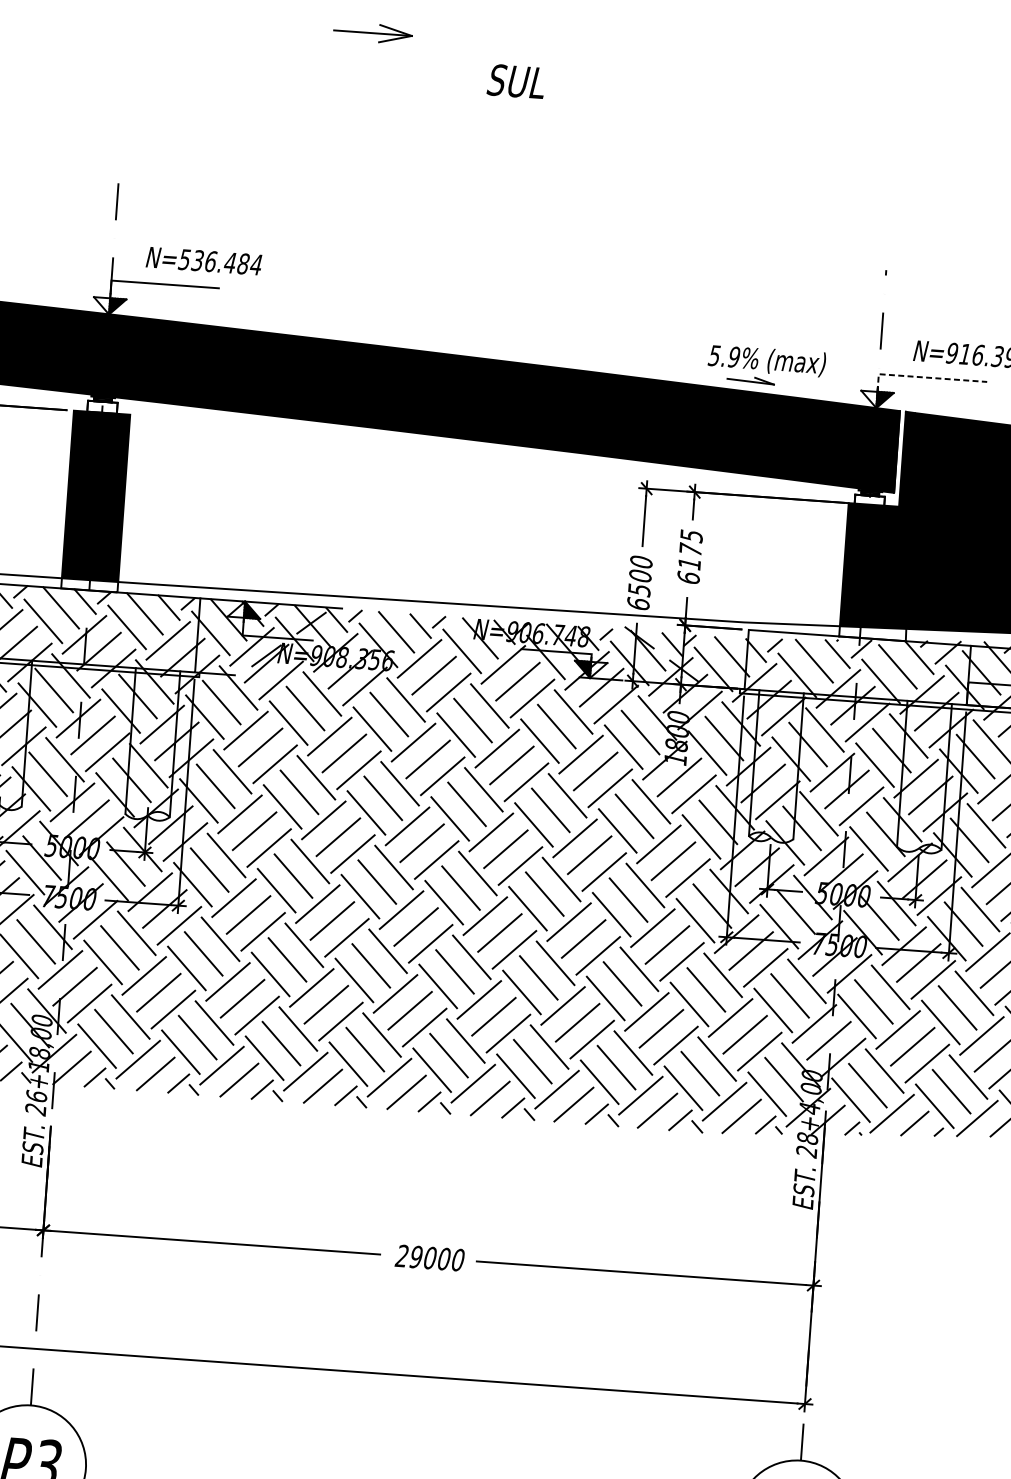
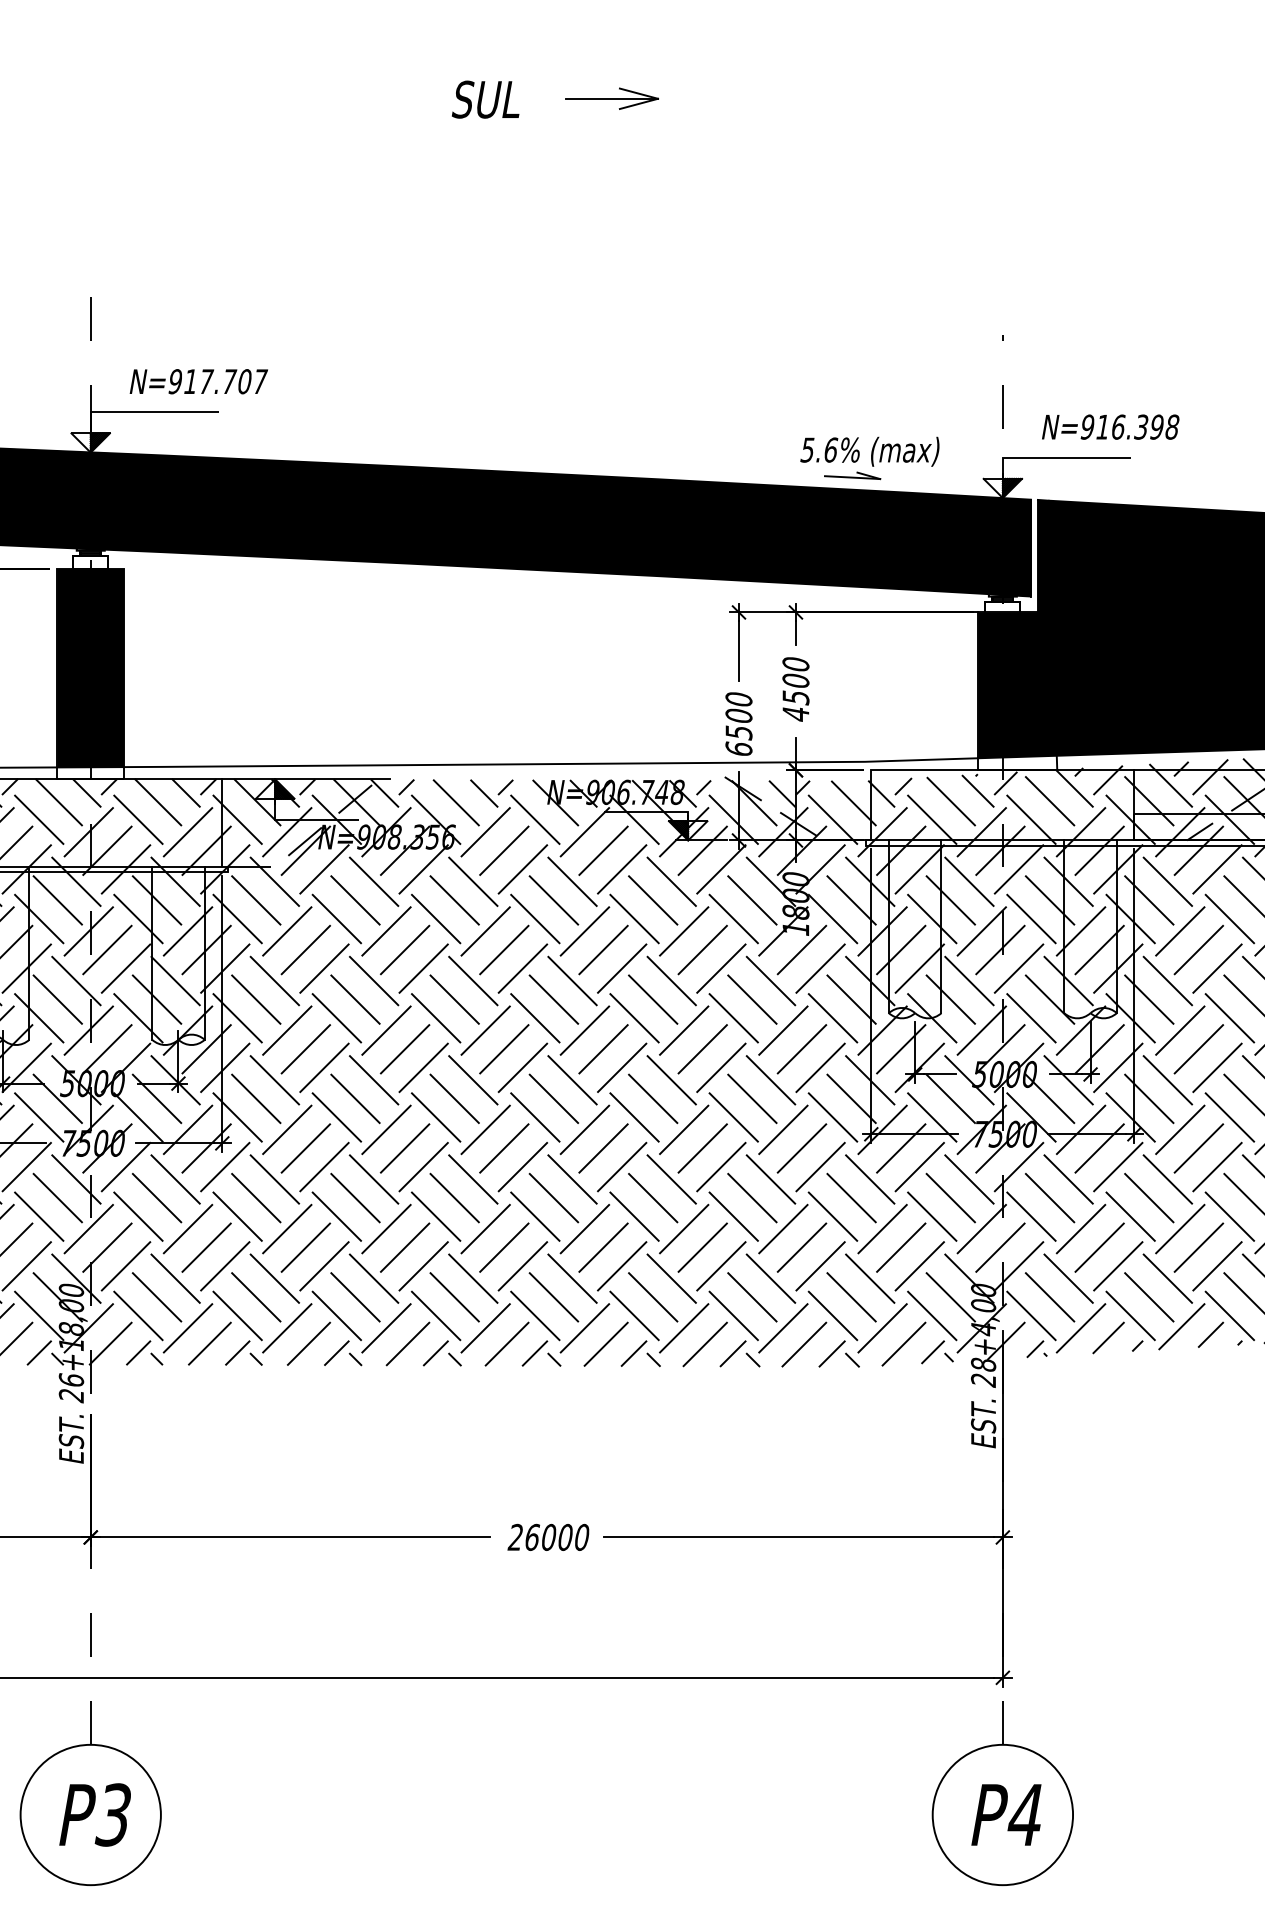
part: (372, 32) -> (611, 98), moved
text: (515, 81) -> (485, 99), moved
text: (220, 262) -> (217, 381), N=536.484 -> N=917.707
text: (734, 356) -> (831, 449), 5.9% -> 5.6%
line: (924, 377) -> (1056, 457), dashed -> solid
text: (689, 557) -> (795, 689), 6175 -> 4500
text: (416, 1257) -> (532, 1537), 29000 -> 26000

